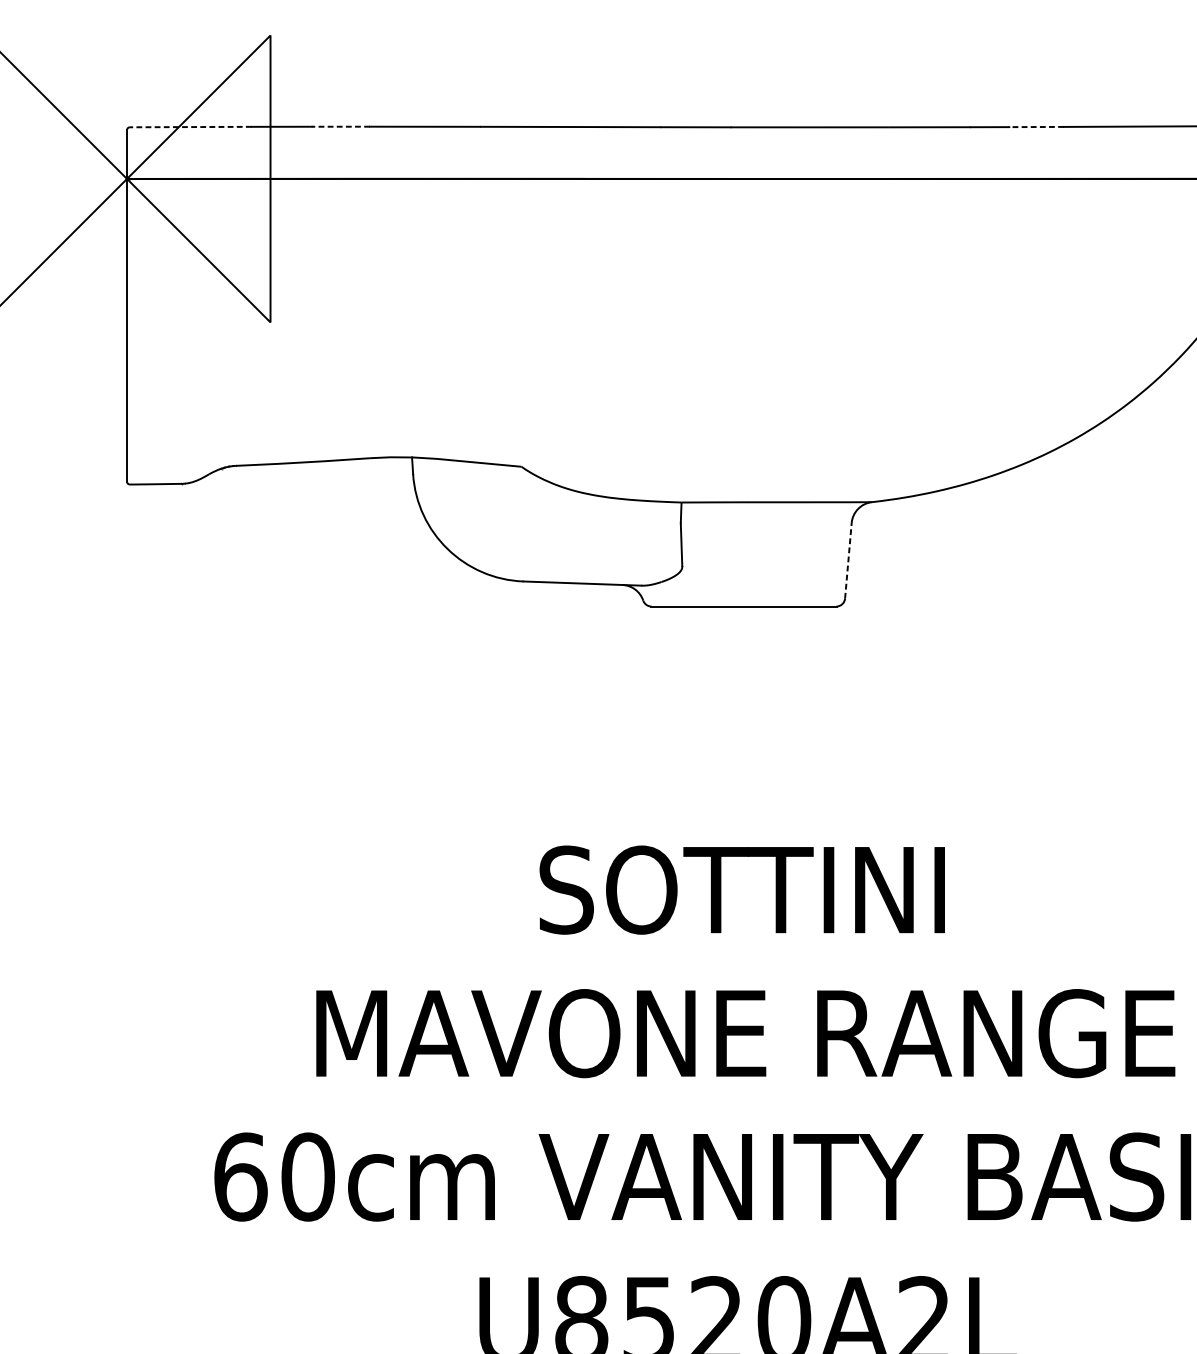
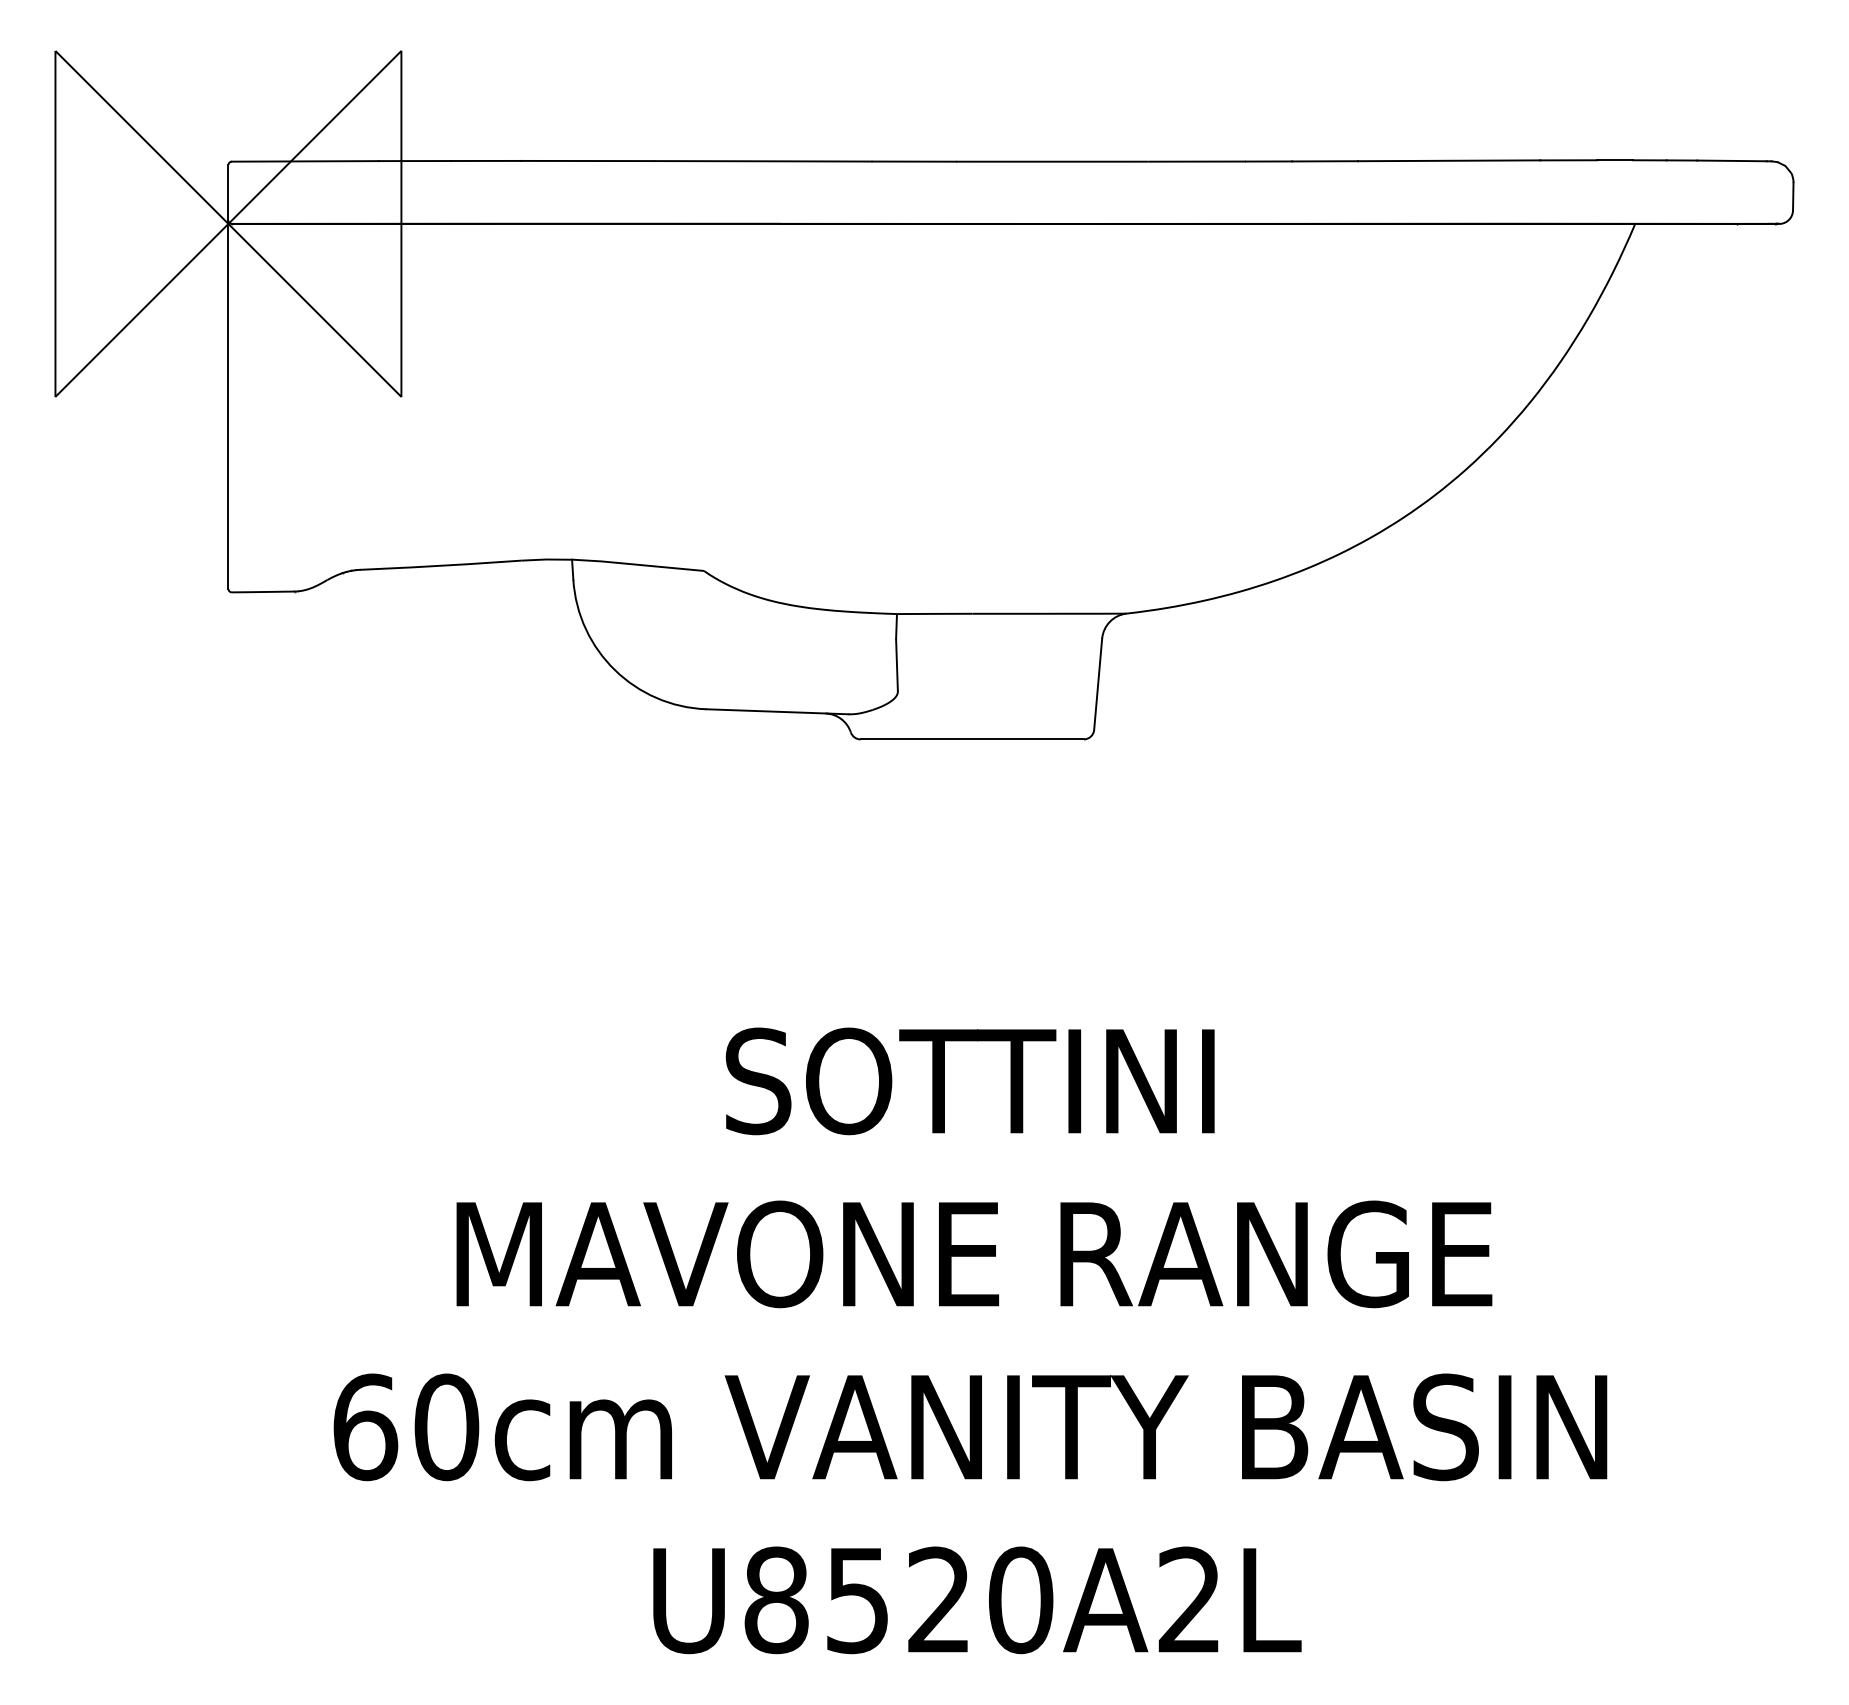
line: (340, 126) -> (485, 160), dashed -> solid
line: (190, 127) -> (304, 161), dashed -> solid
line: (1036, 127) -> (1325, 161), dashed -> solid
line: (848, 560) -> (1098, 684), dashed -> solid

